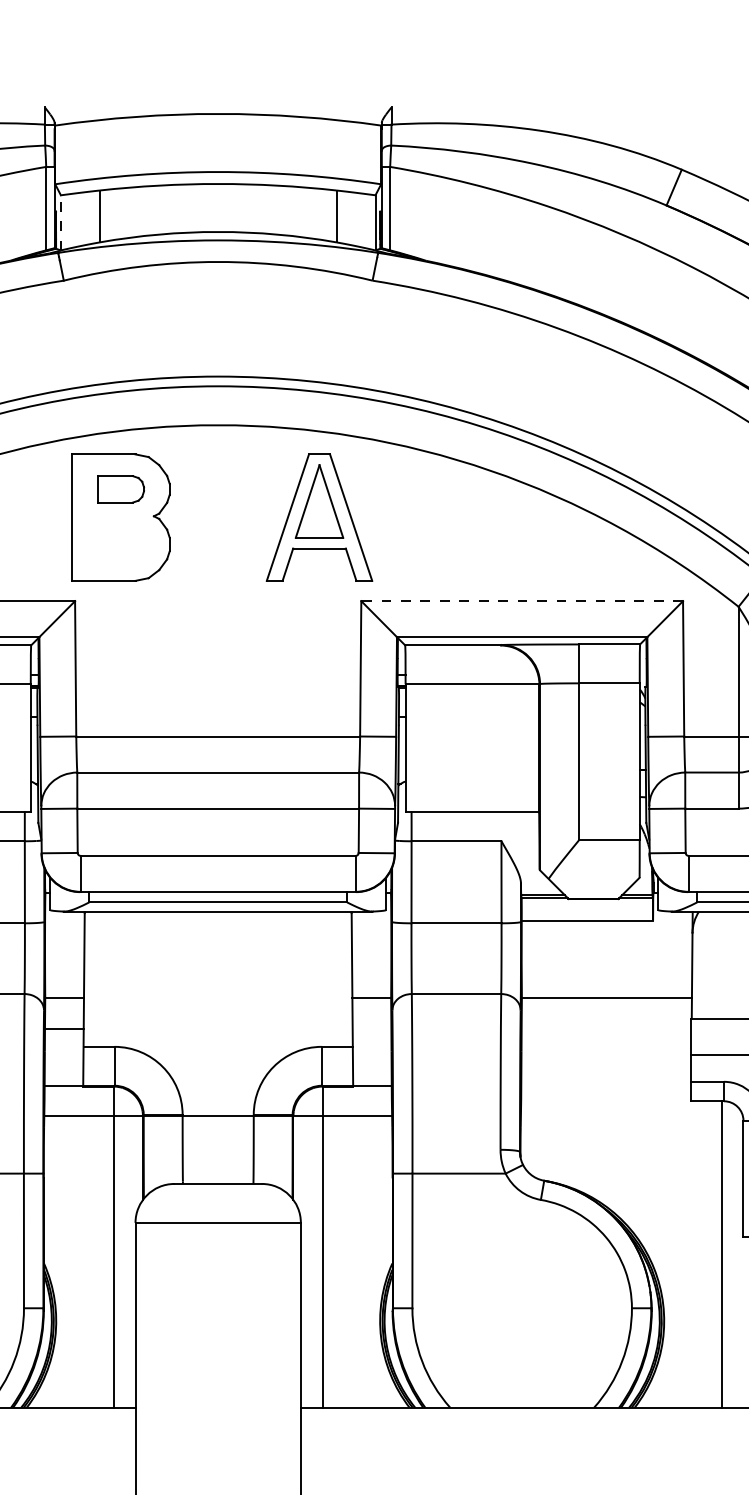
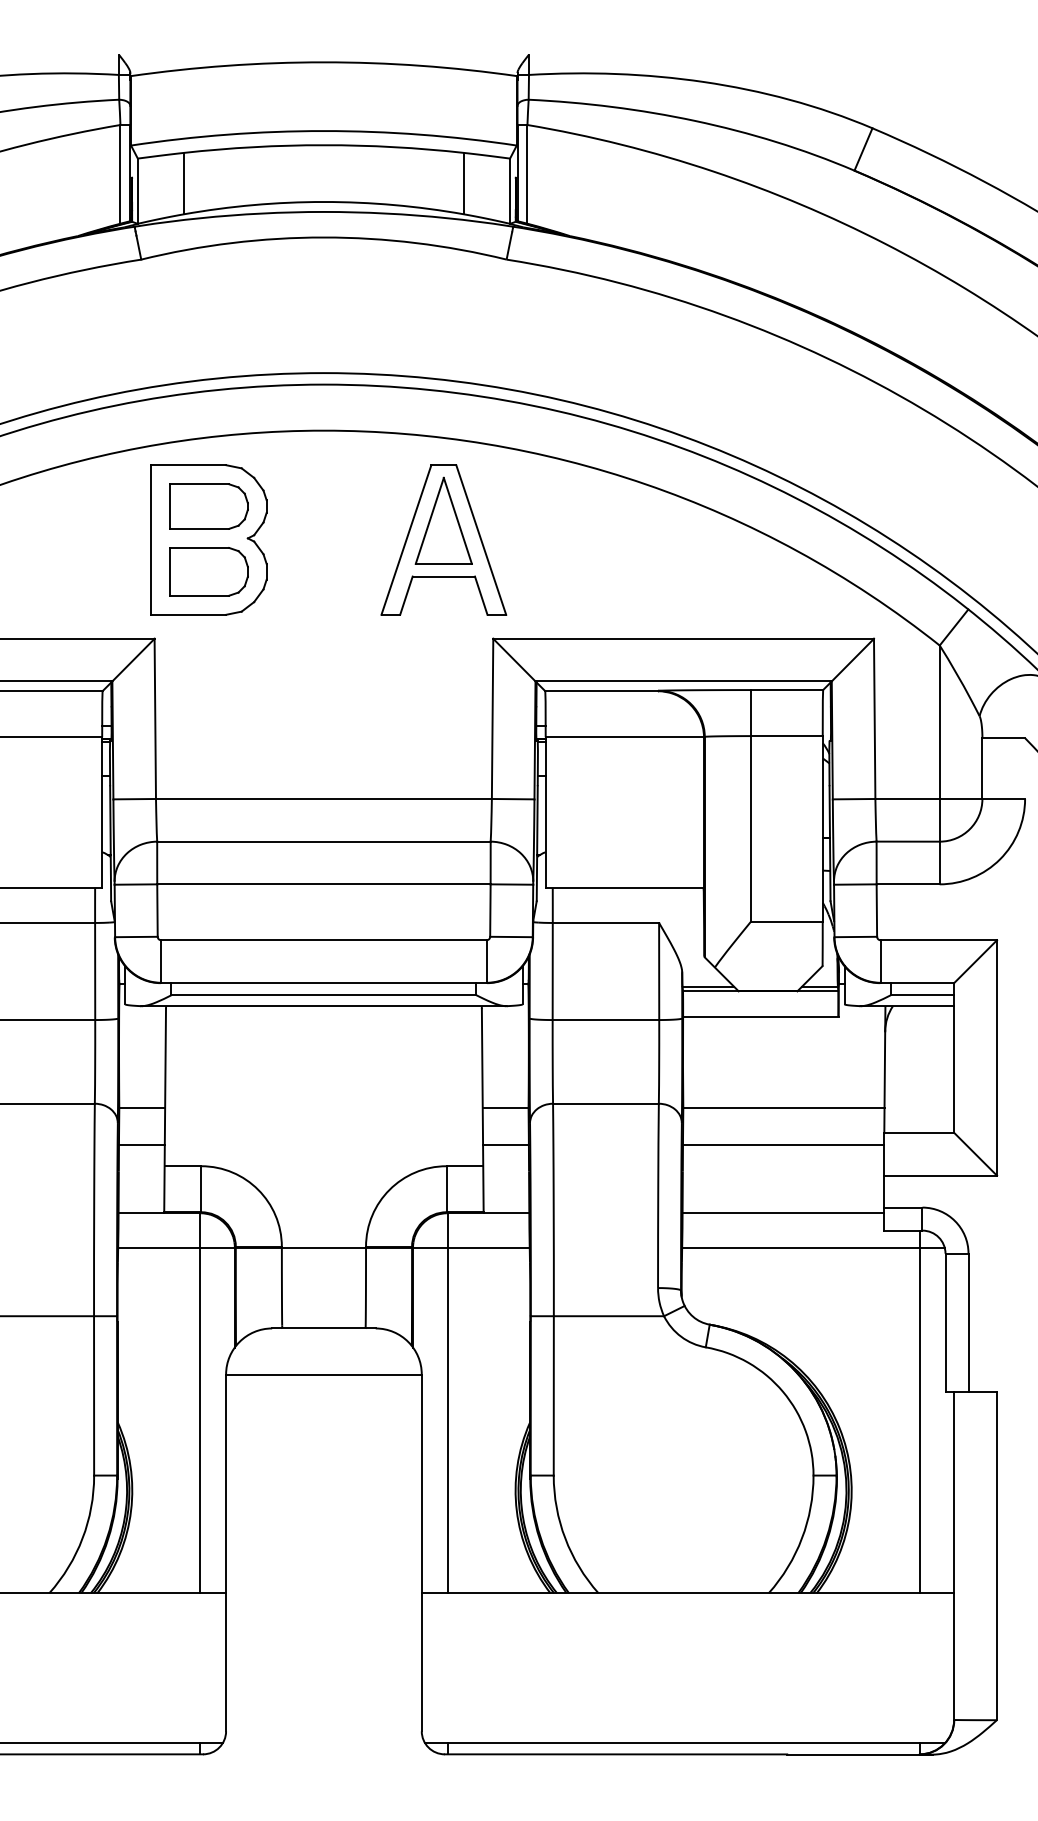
line: (60, 223) -> (137, 191), dashed -> solid
part: (120, 489) -> (208, 506), size x1.43
part: (120, 544) -> (208, 571), added
line: (522, 600) -> (683, 638), dashed -> solid
line: (371, 1028) -> (505, 1144), added
line: (605, 1028) -> (782, 1144), added
line: (605, 1085) -> (782, 1212), added
line: (631, 1115) -> (813, 1247), added

